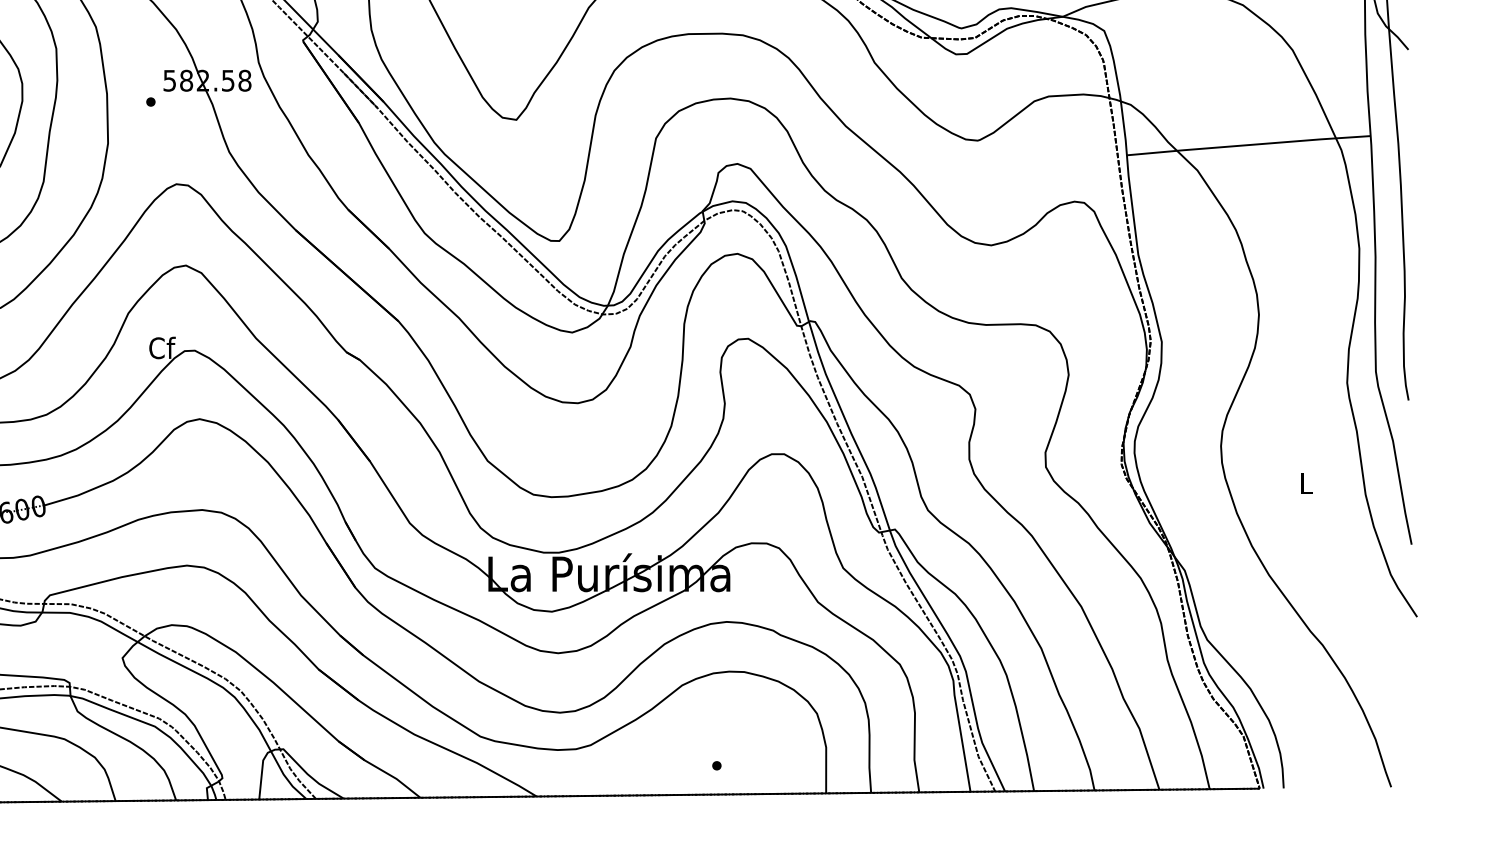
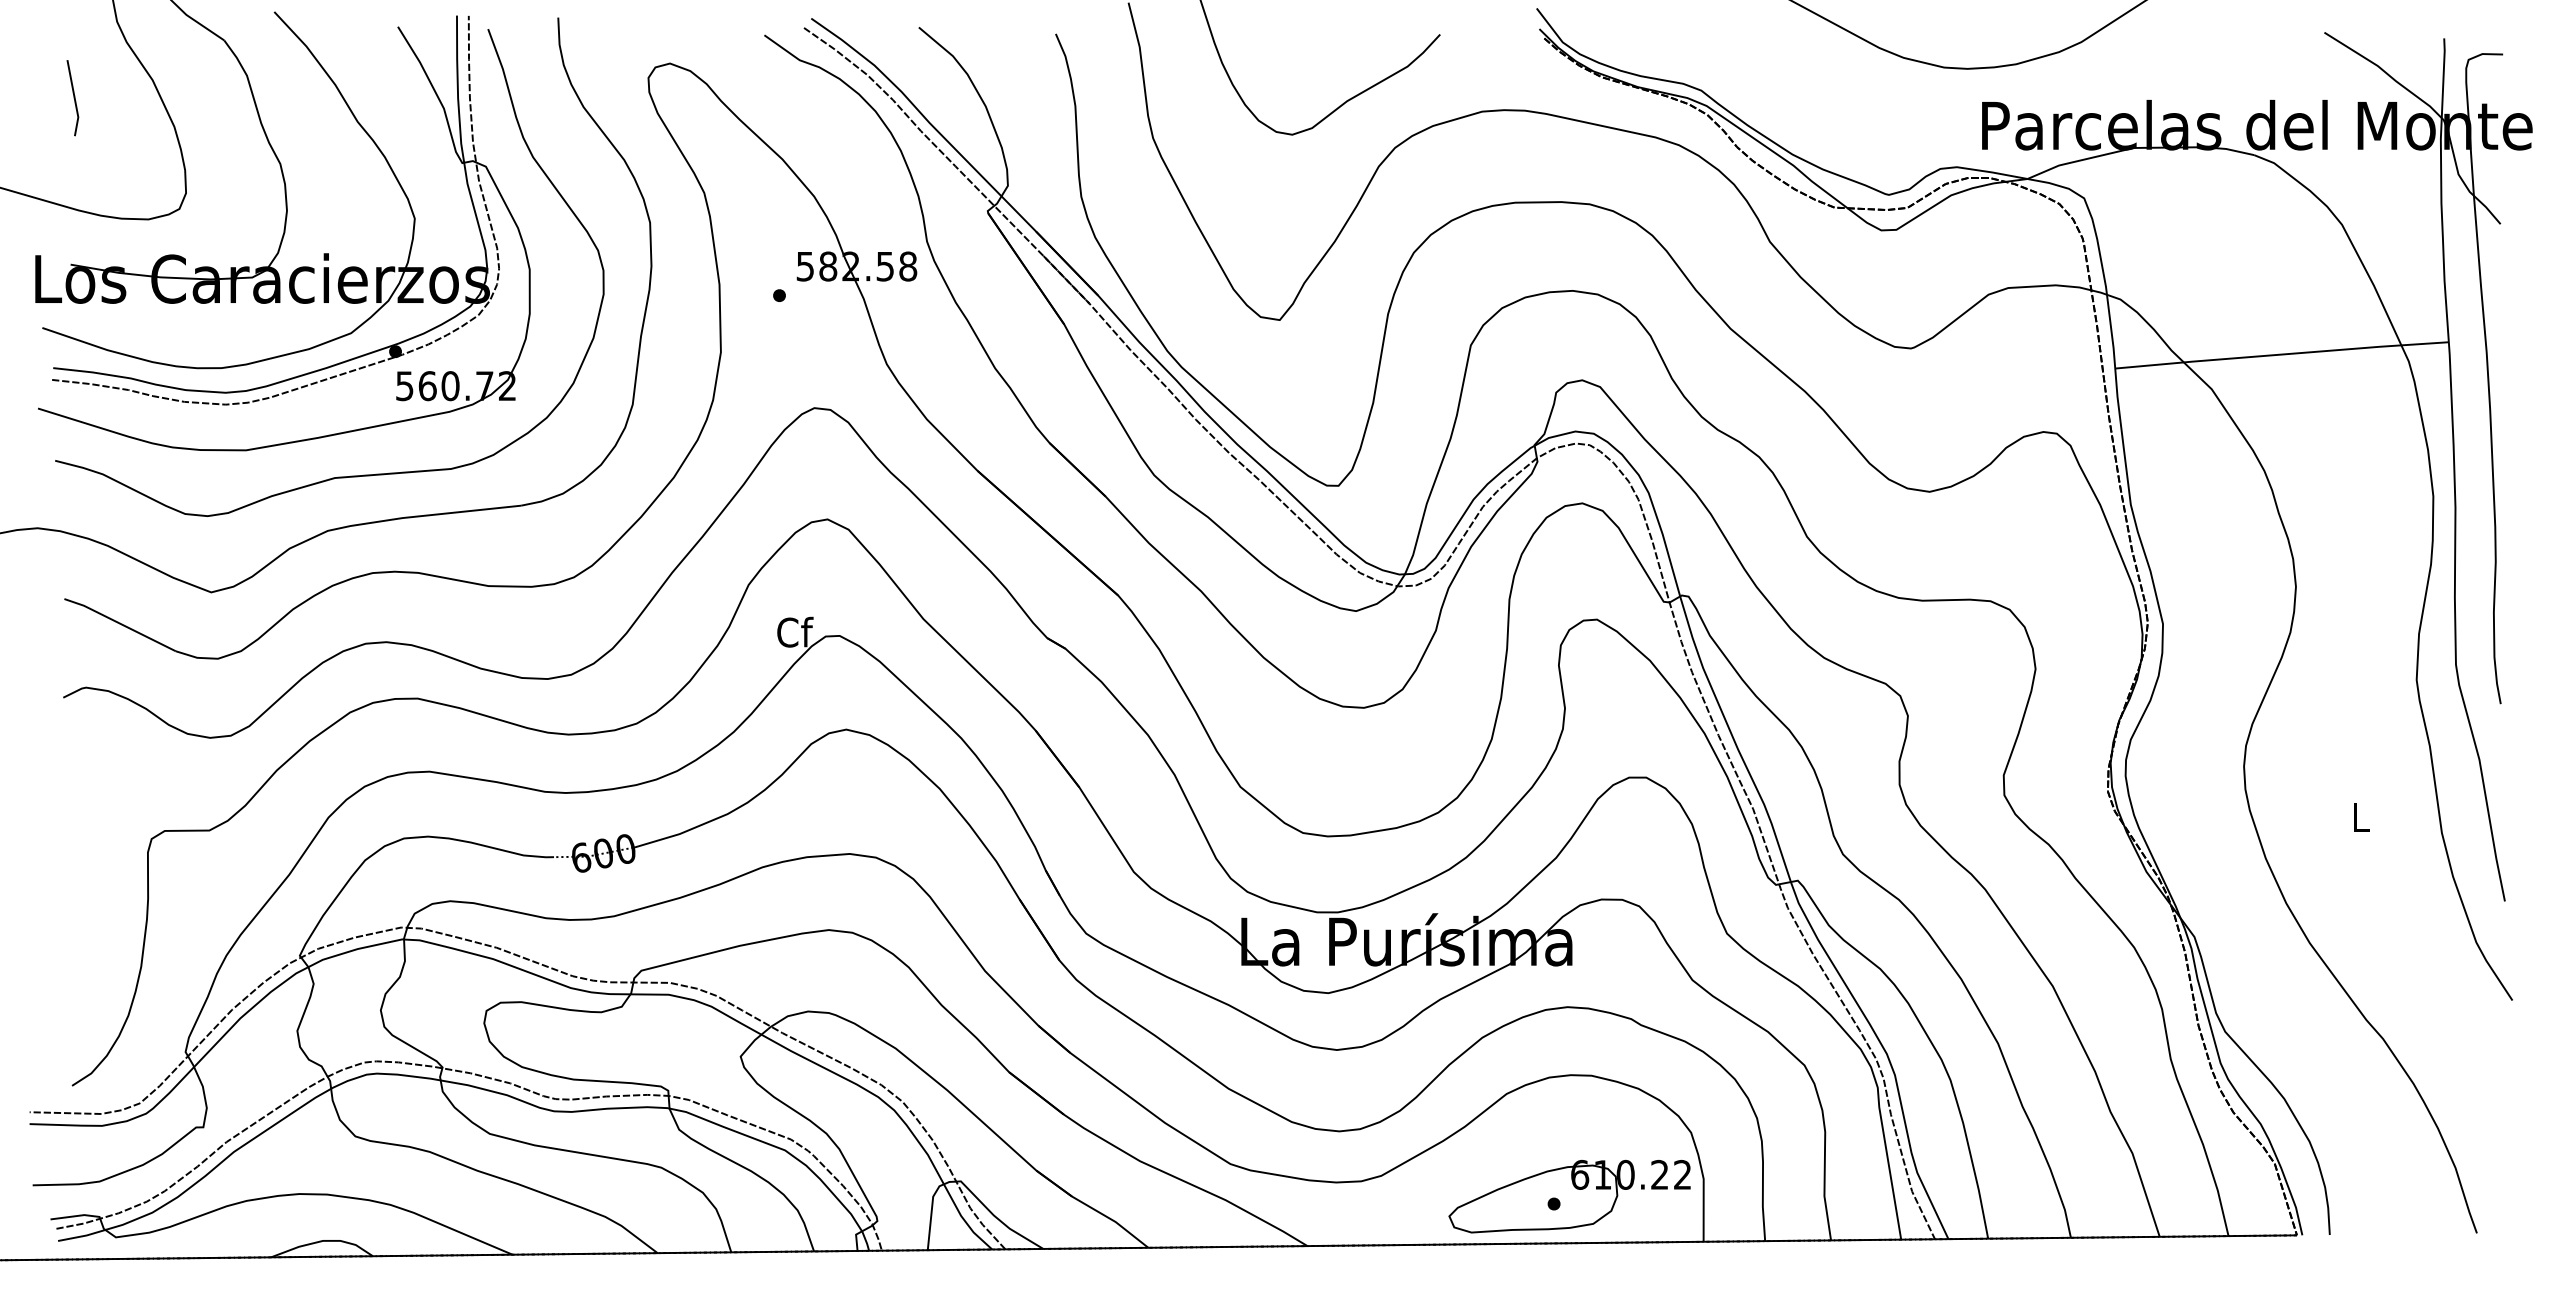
part: (728, 760) -> (1569, 1196), added

